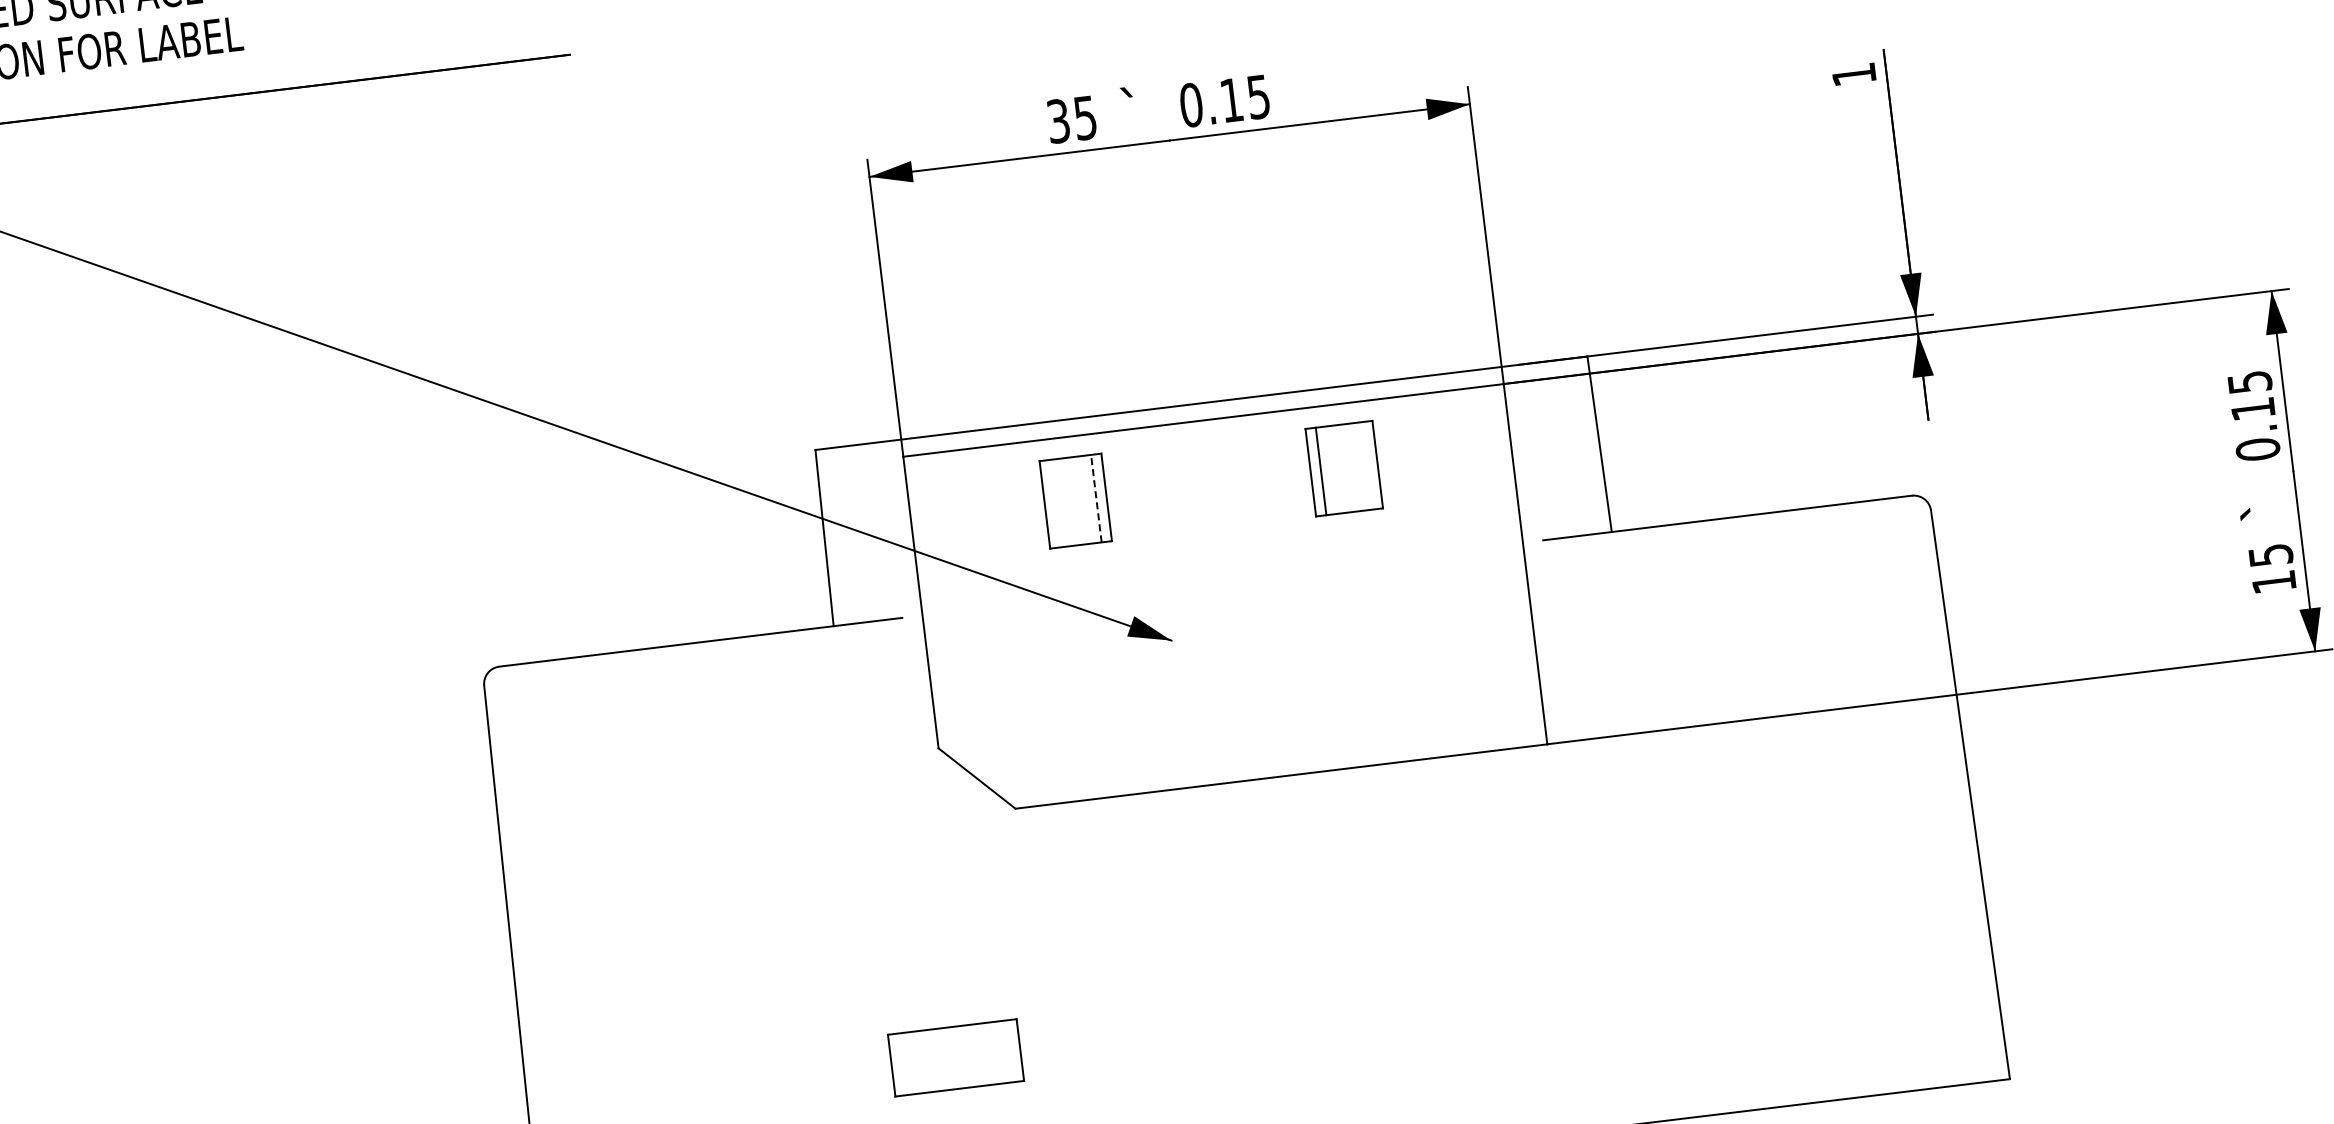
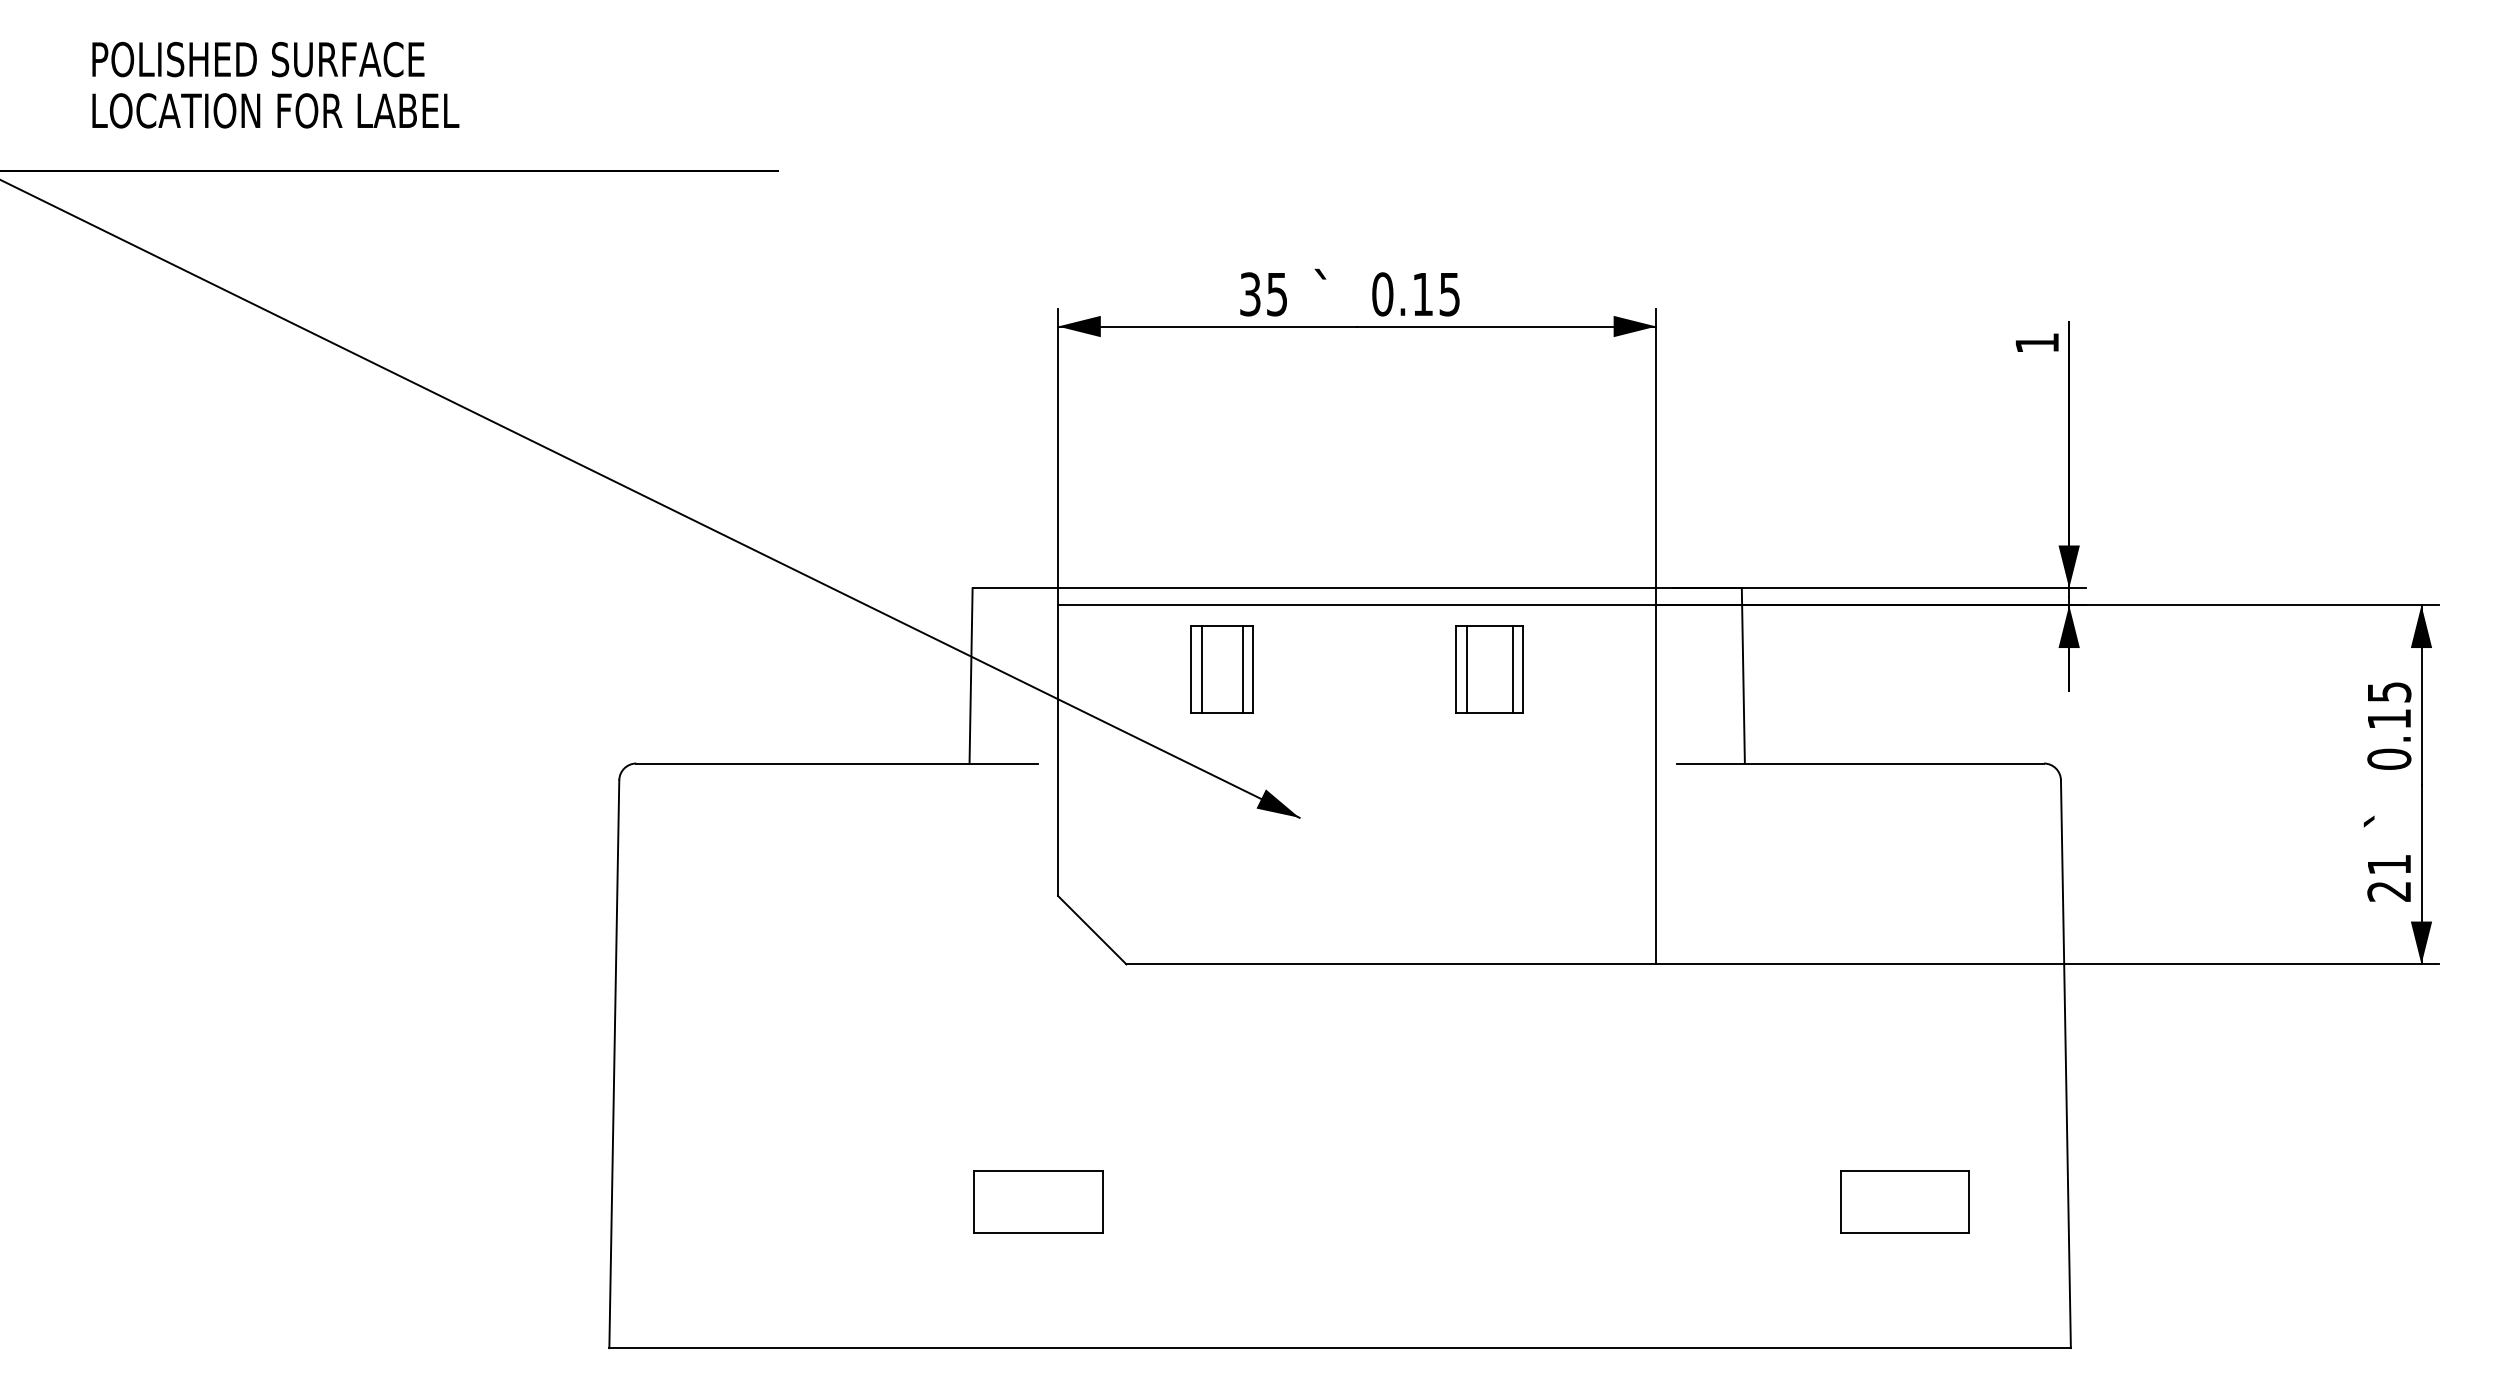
line: (1367, 465) -> (1512, 669), added
line: (1096, 498) -> (1242, 669), dashed -> solid
line: (1055, 503) -> (1201, 669), added
text: (2272, 569) -> (2389, 878), 15 -> 21
part: (1825, 952) -> (1904, 1201), added

